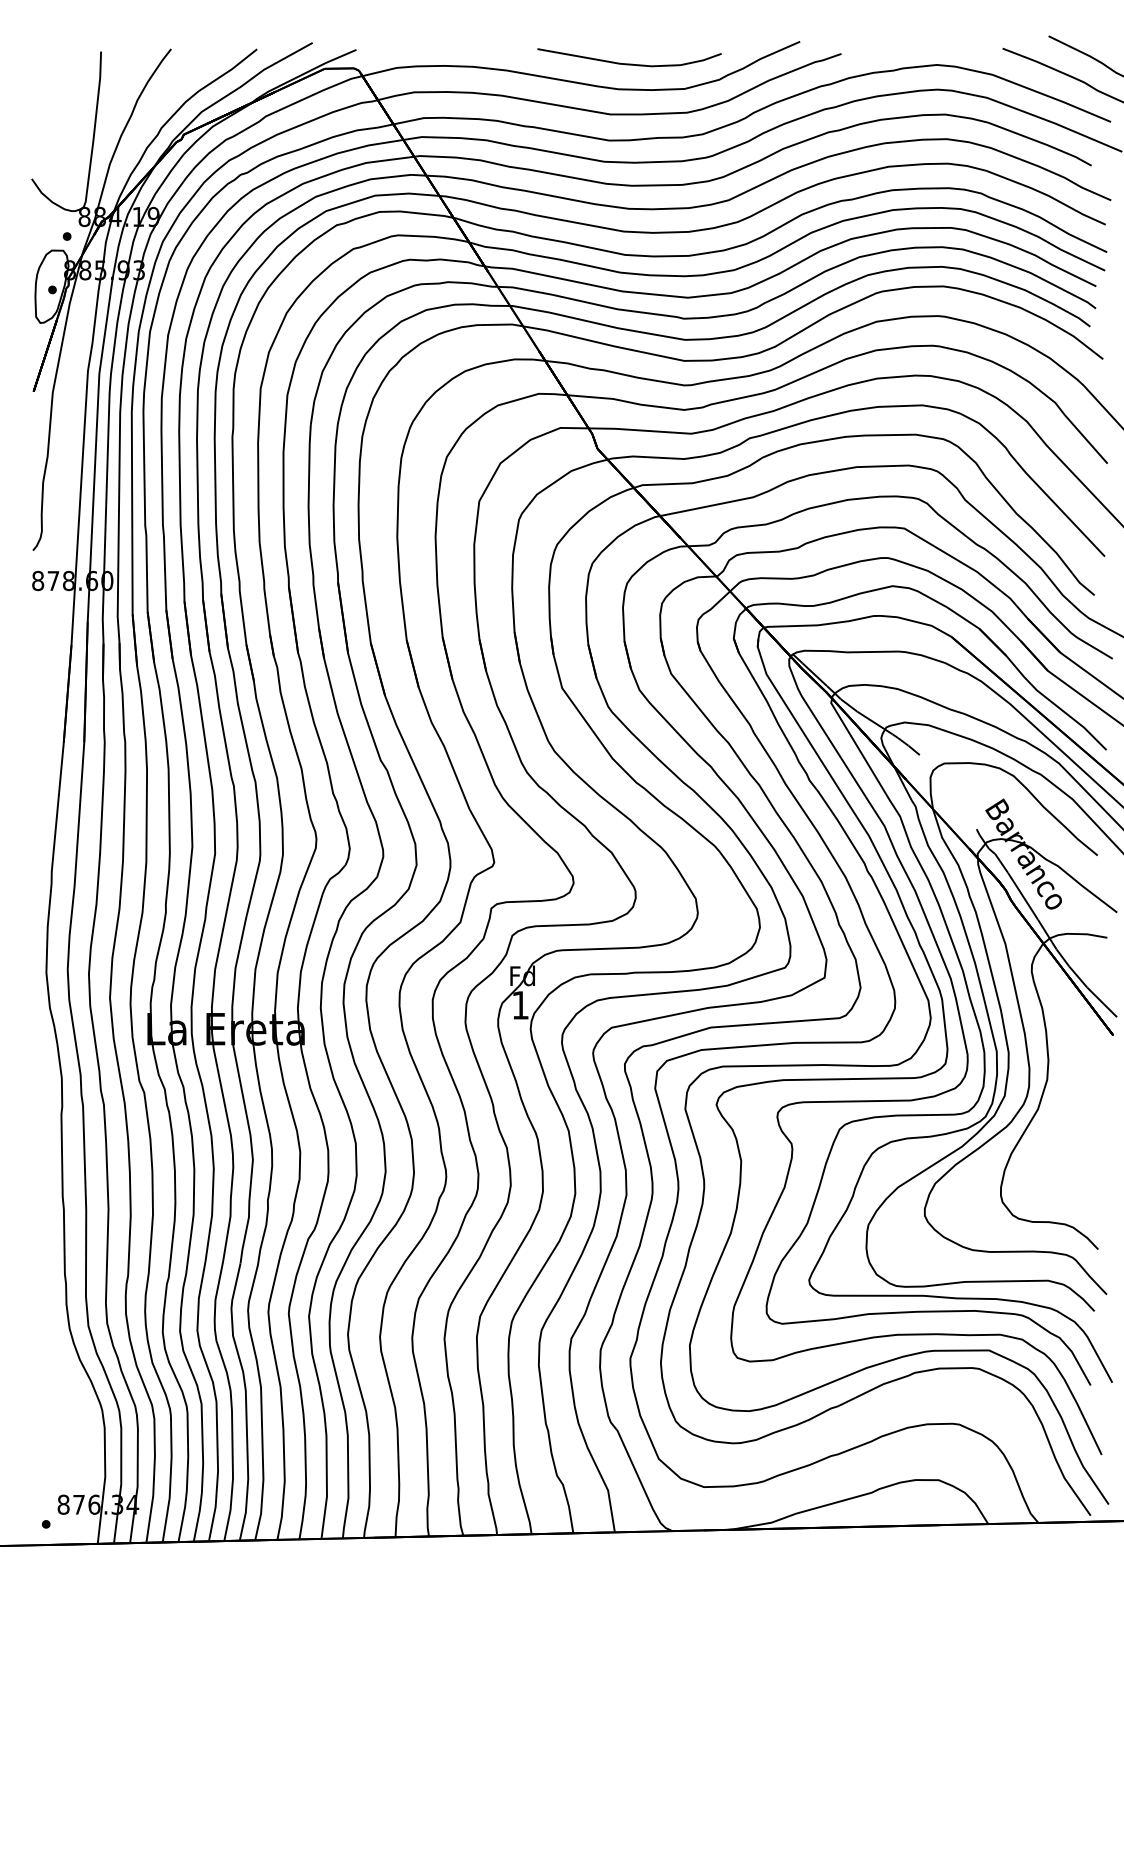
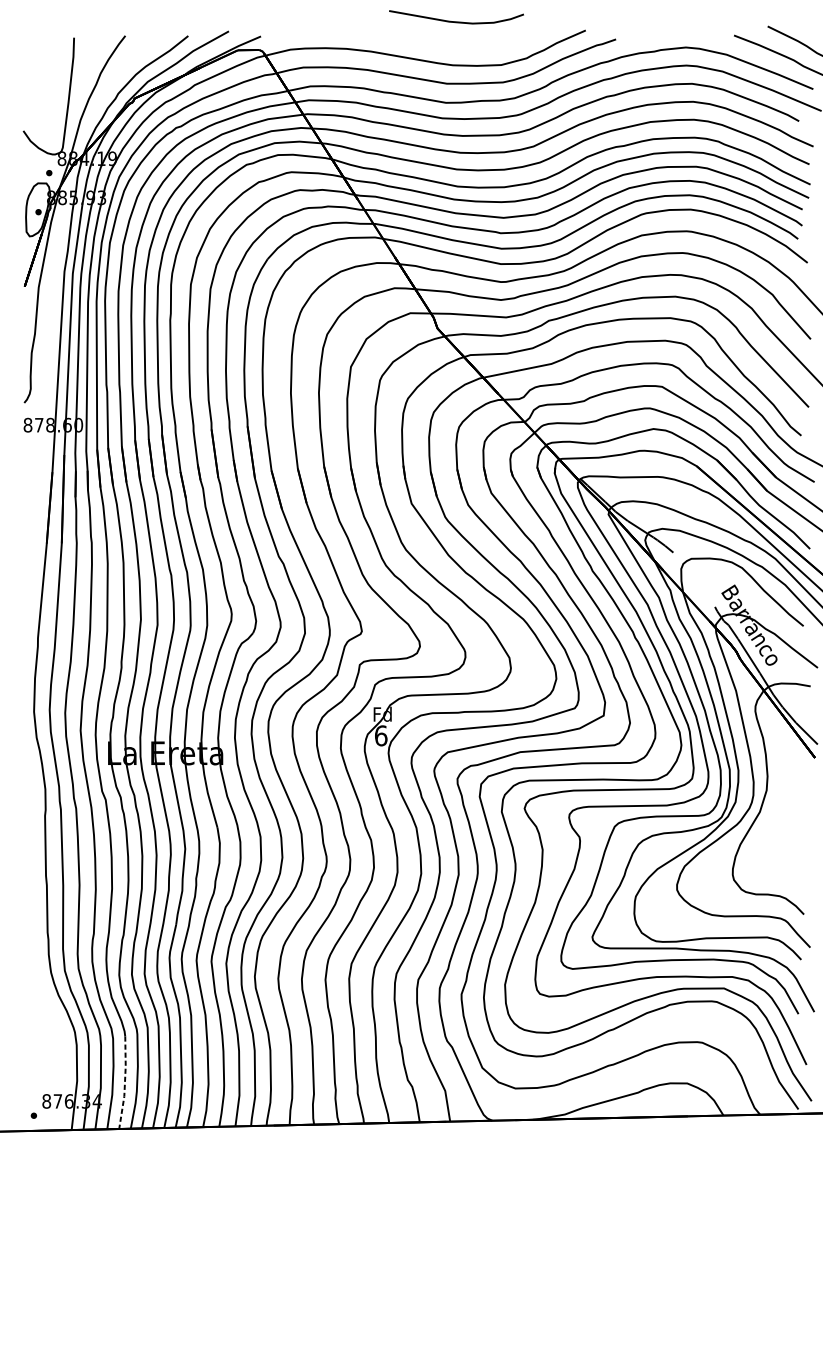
curve: (629, 63) -> (456, 21), moved
text: (520, 1004) -> (381, 735), 1 -> 6
line: (170, 1479) -> (124, 1082), solid -> dashed

